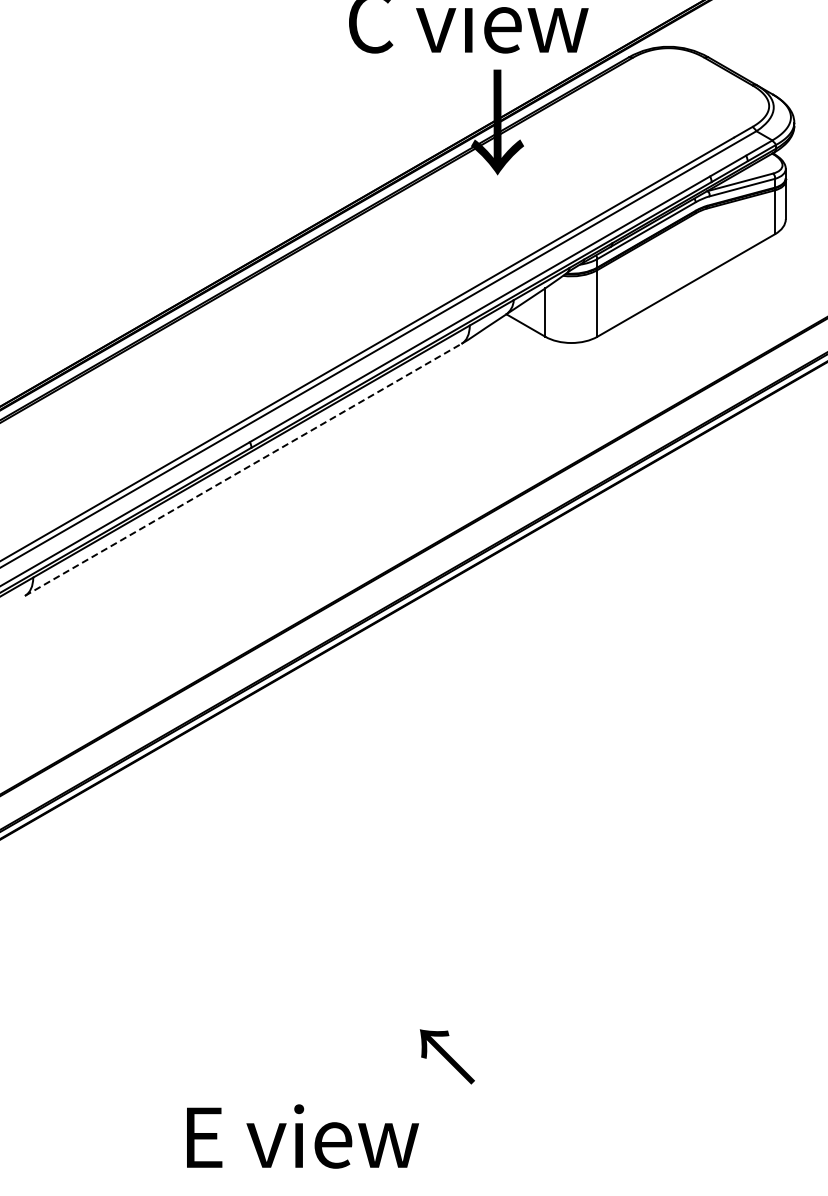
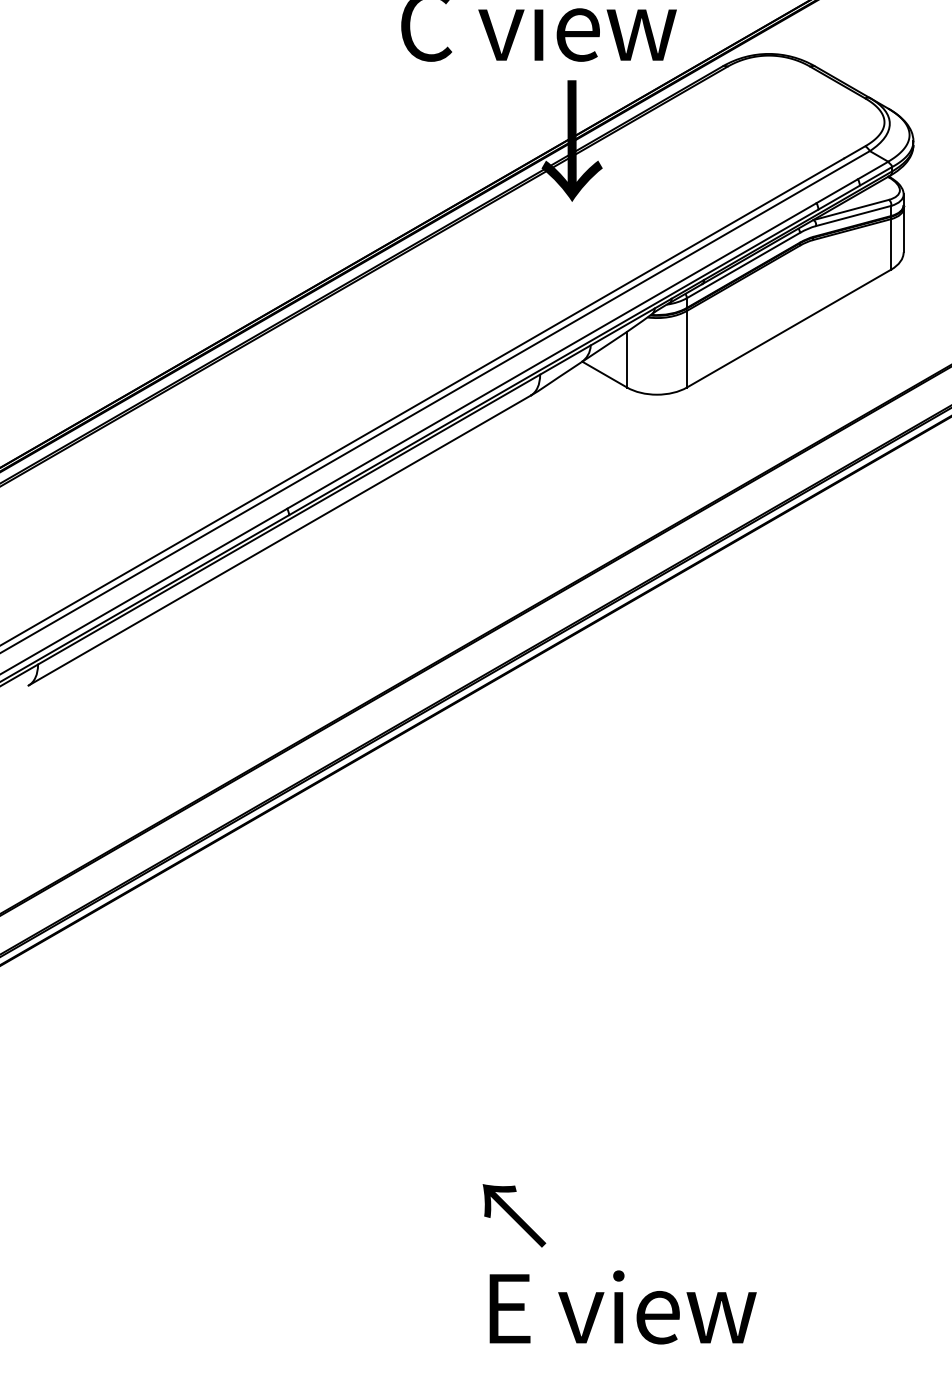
line: (243, 469) -> (279, 540), dashed -> solid
text: (302, 1136) -> (622, 1307), moved

